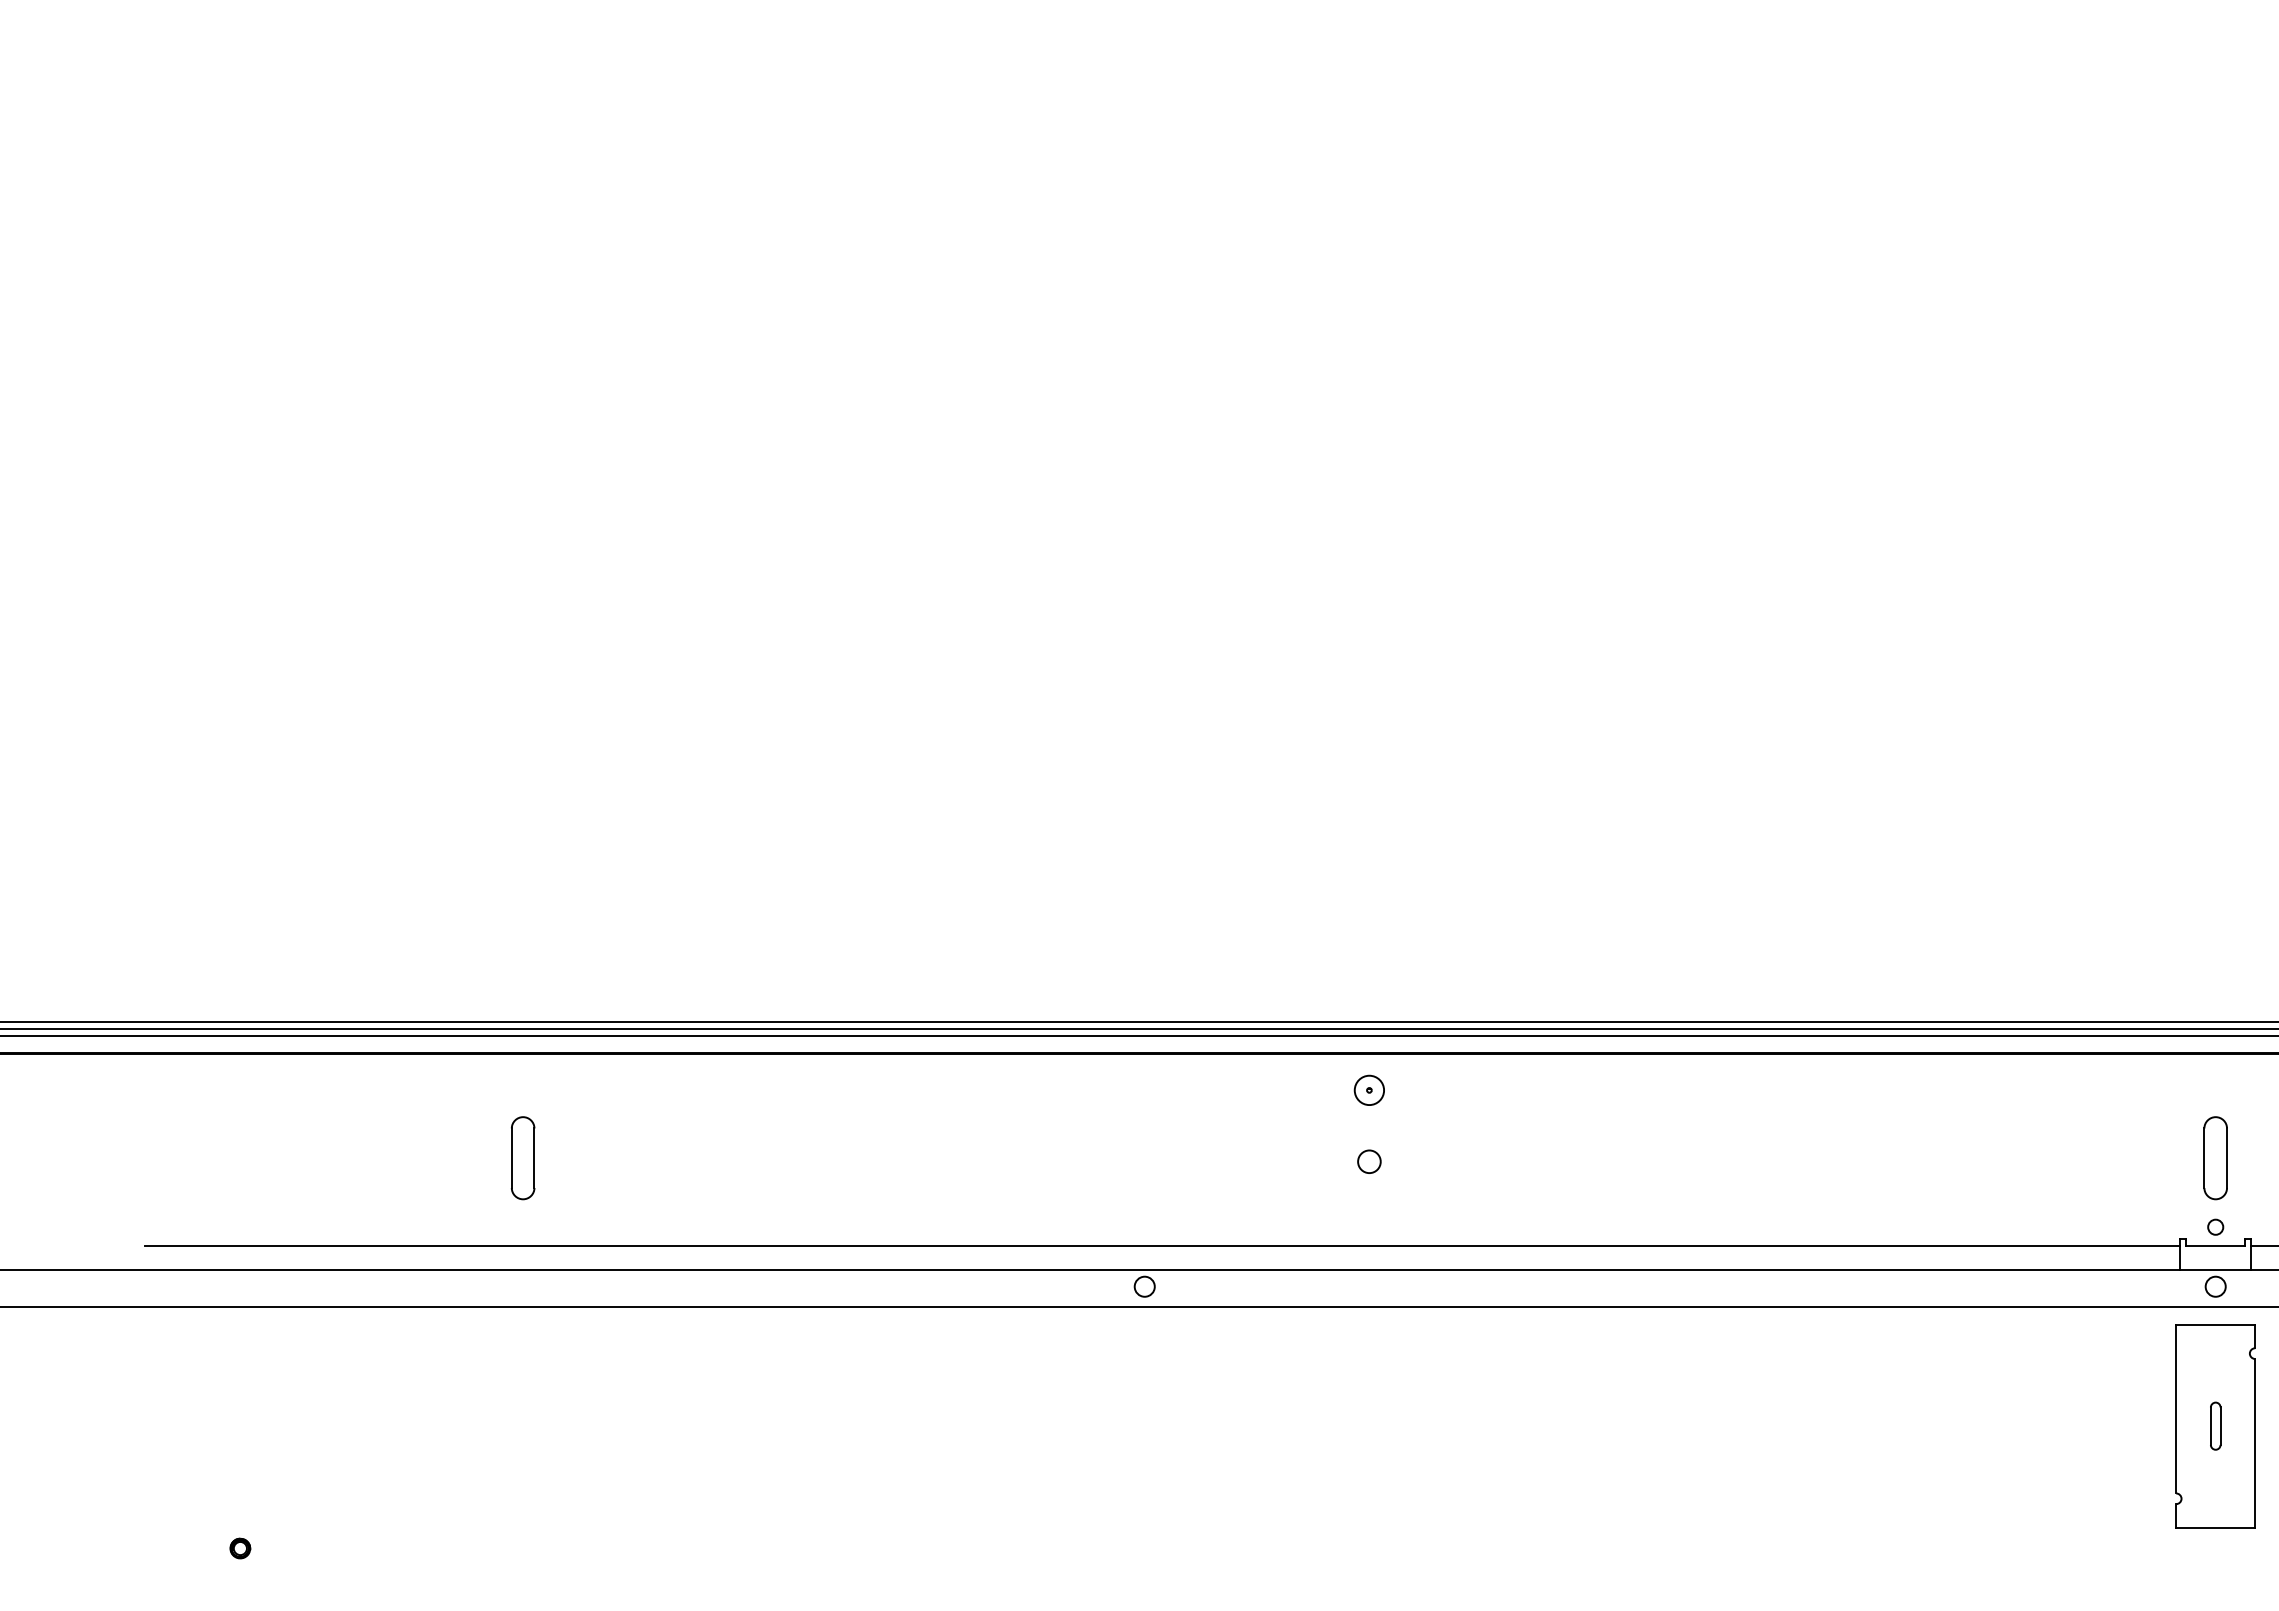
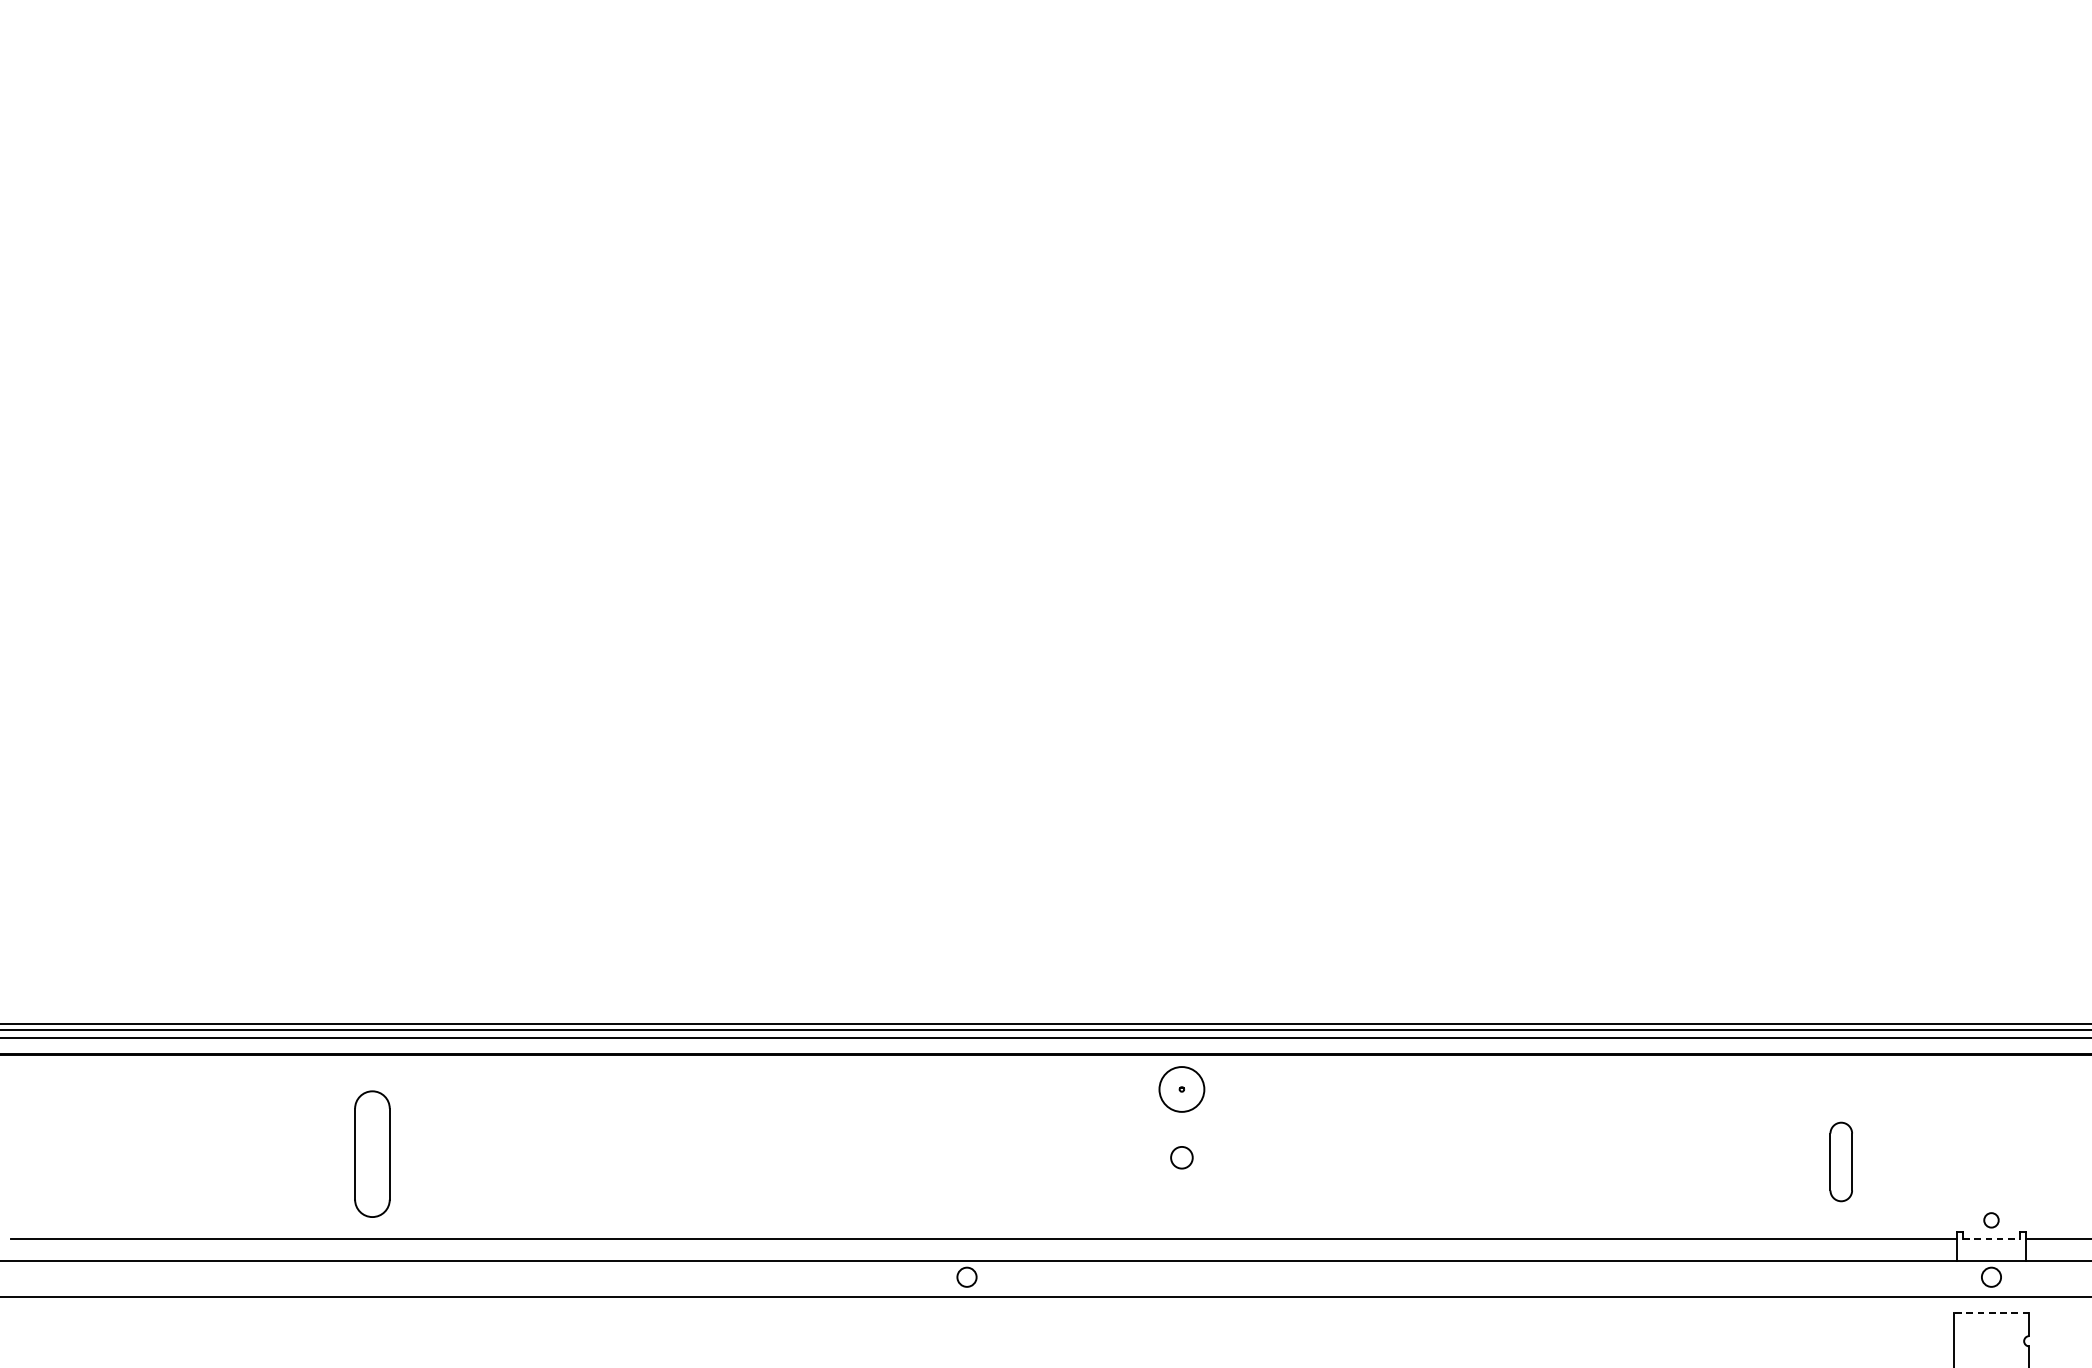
circle: (1369, 1090) -> (1181, 1089), size x1.6
part: (522, 1158) -> (371, 1154), size x1.6
part: (2215, 1158) -> (1841, 1162), moved
line: (2215, 1246) -> (1991, 1238), solid -> dashed
line: (2215, 1324) -> (1991, 1313), solid -> dashed

